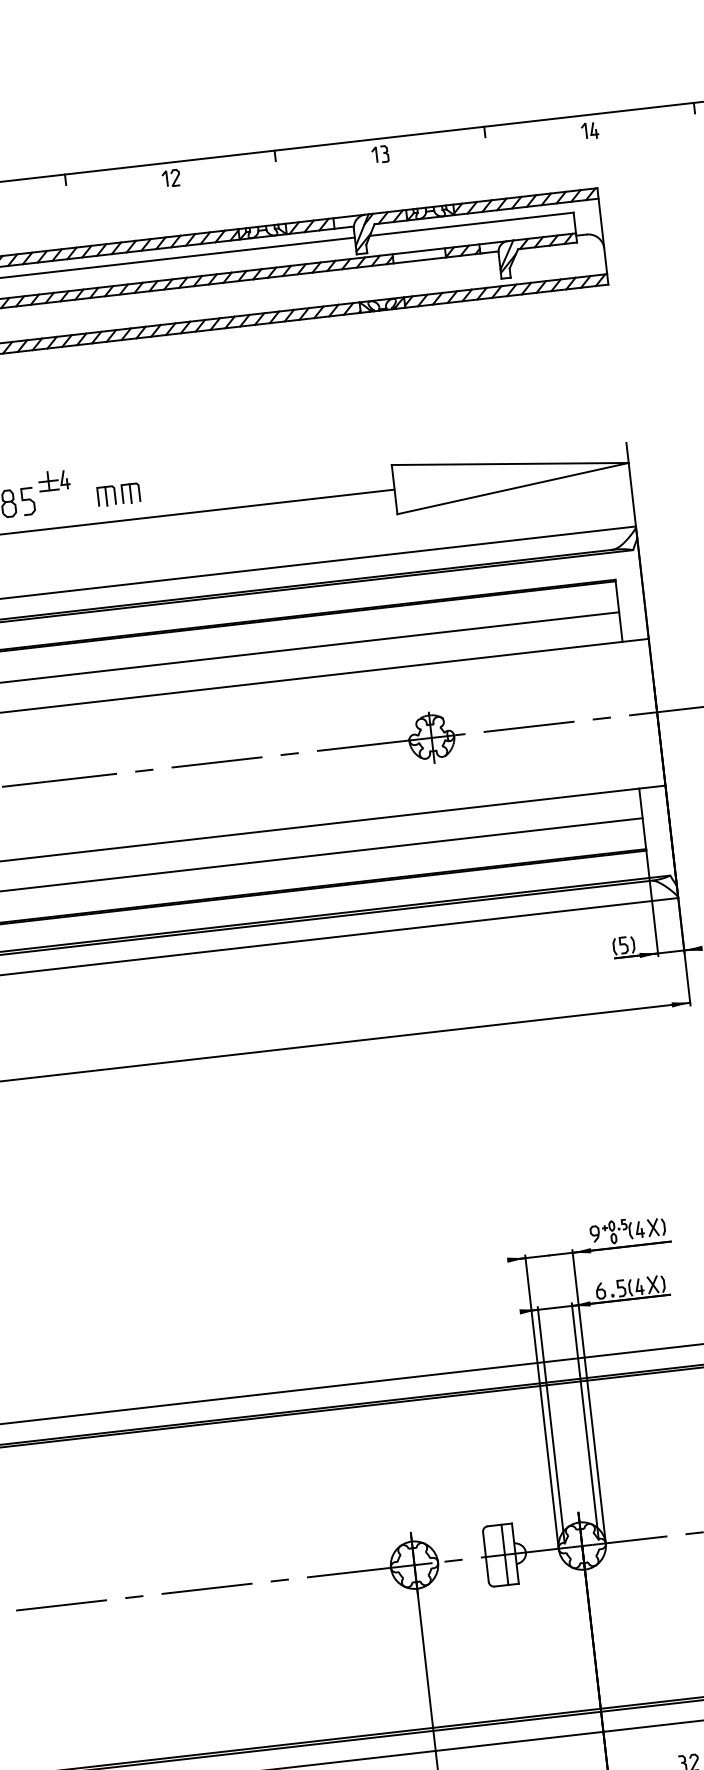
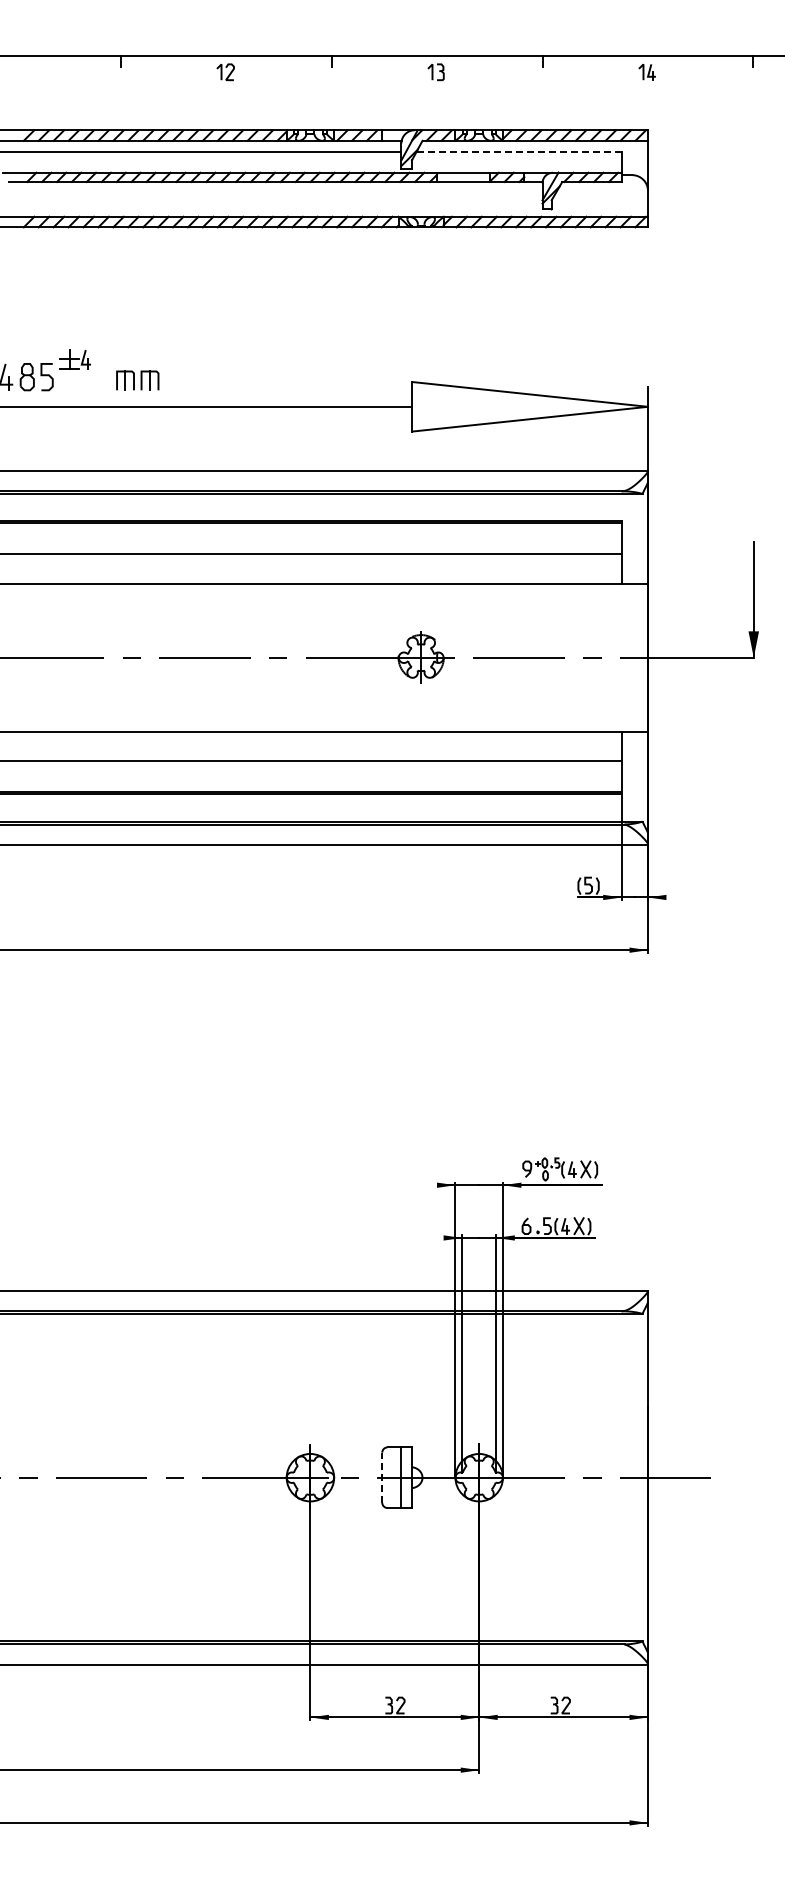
line: (472, 223) -> (519, 151), solid -> dashed
line: (486, 1556) -> (382, 1477), solid -> dashed

